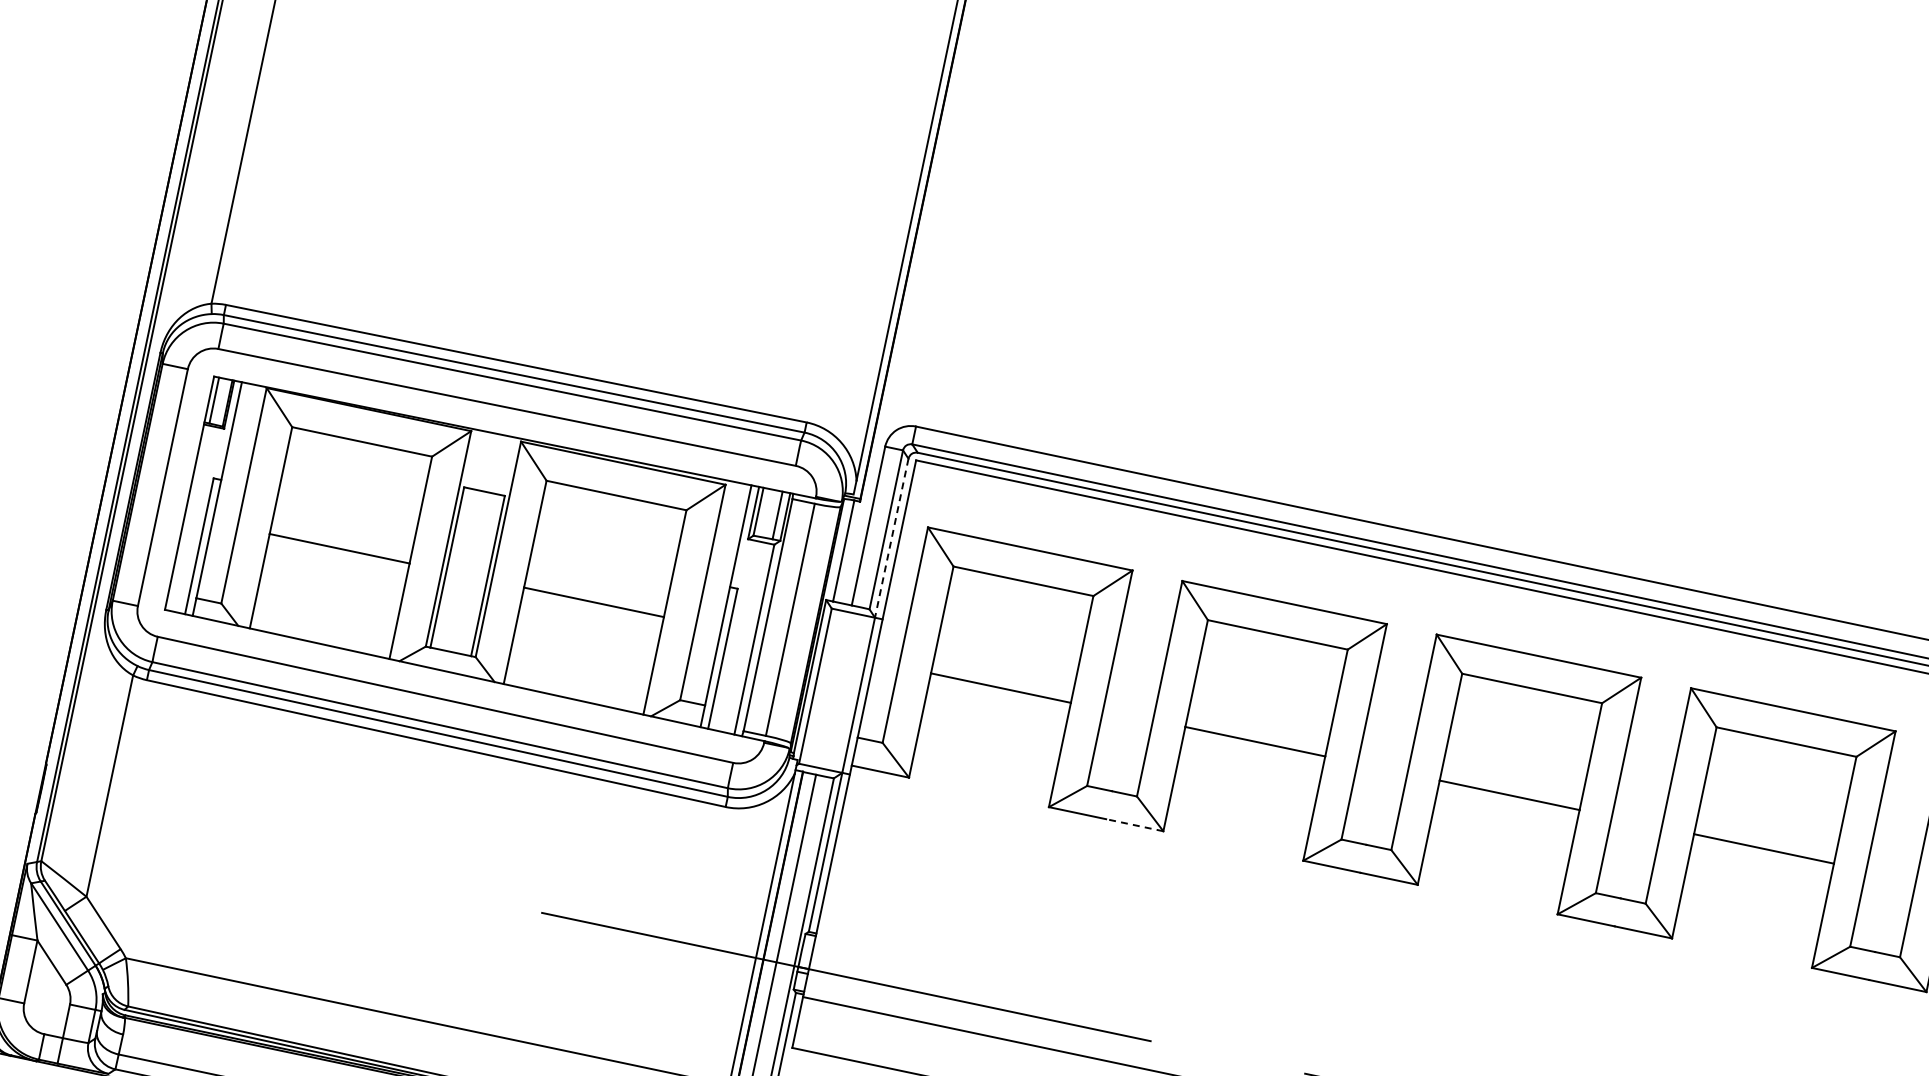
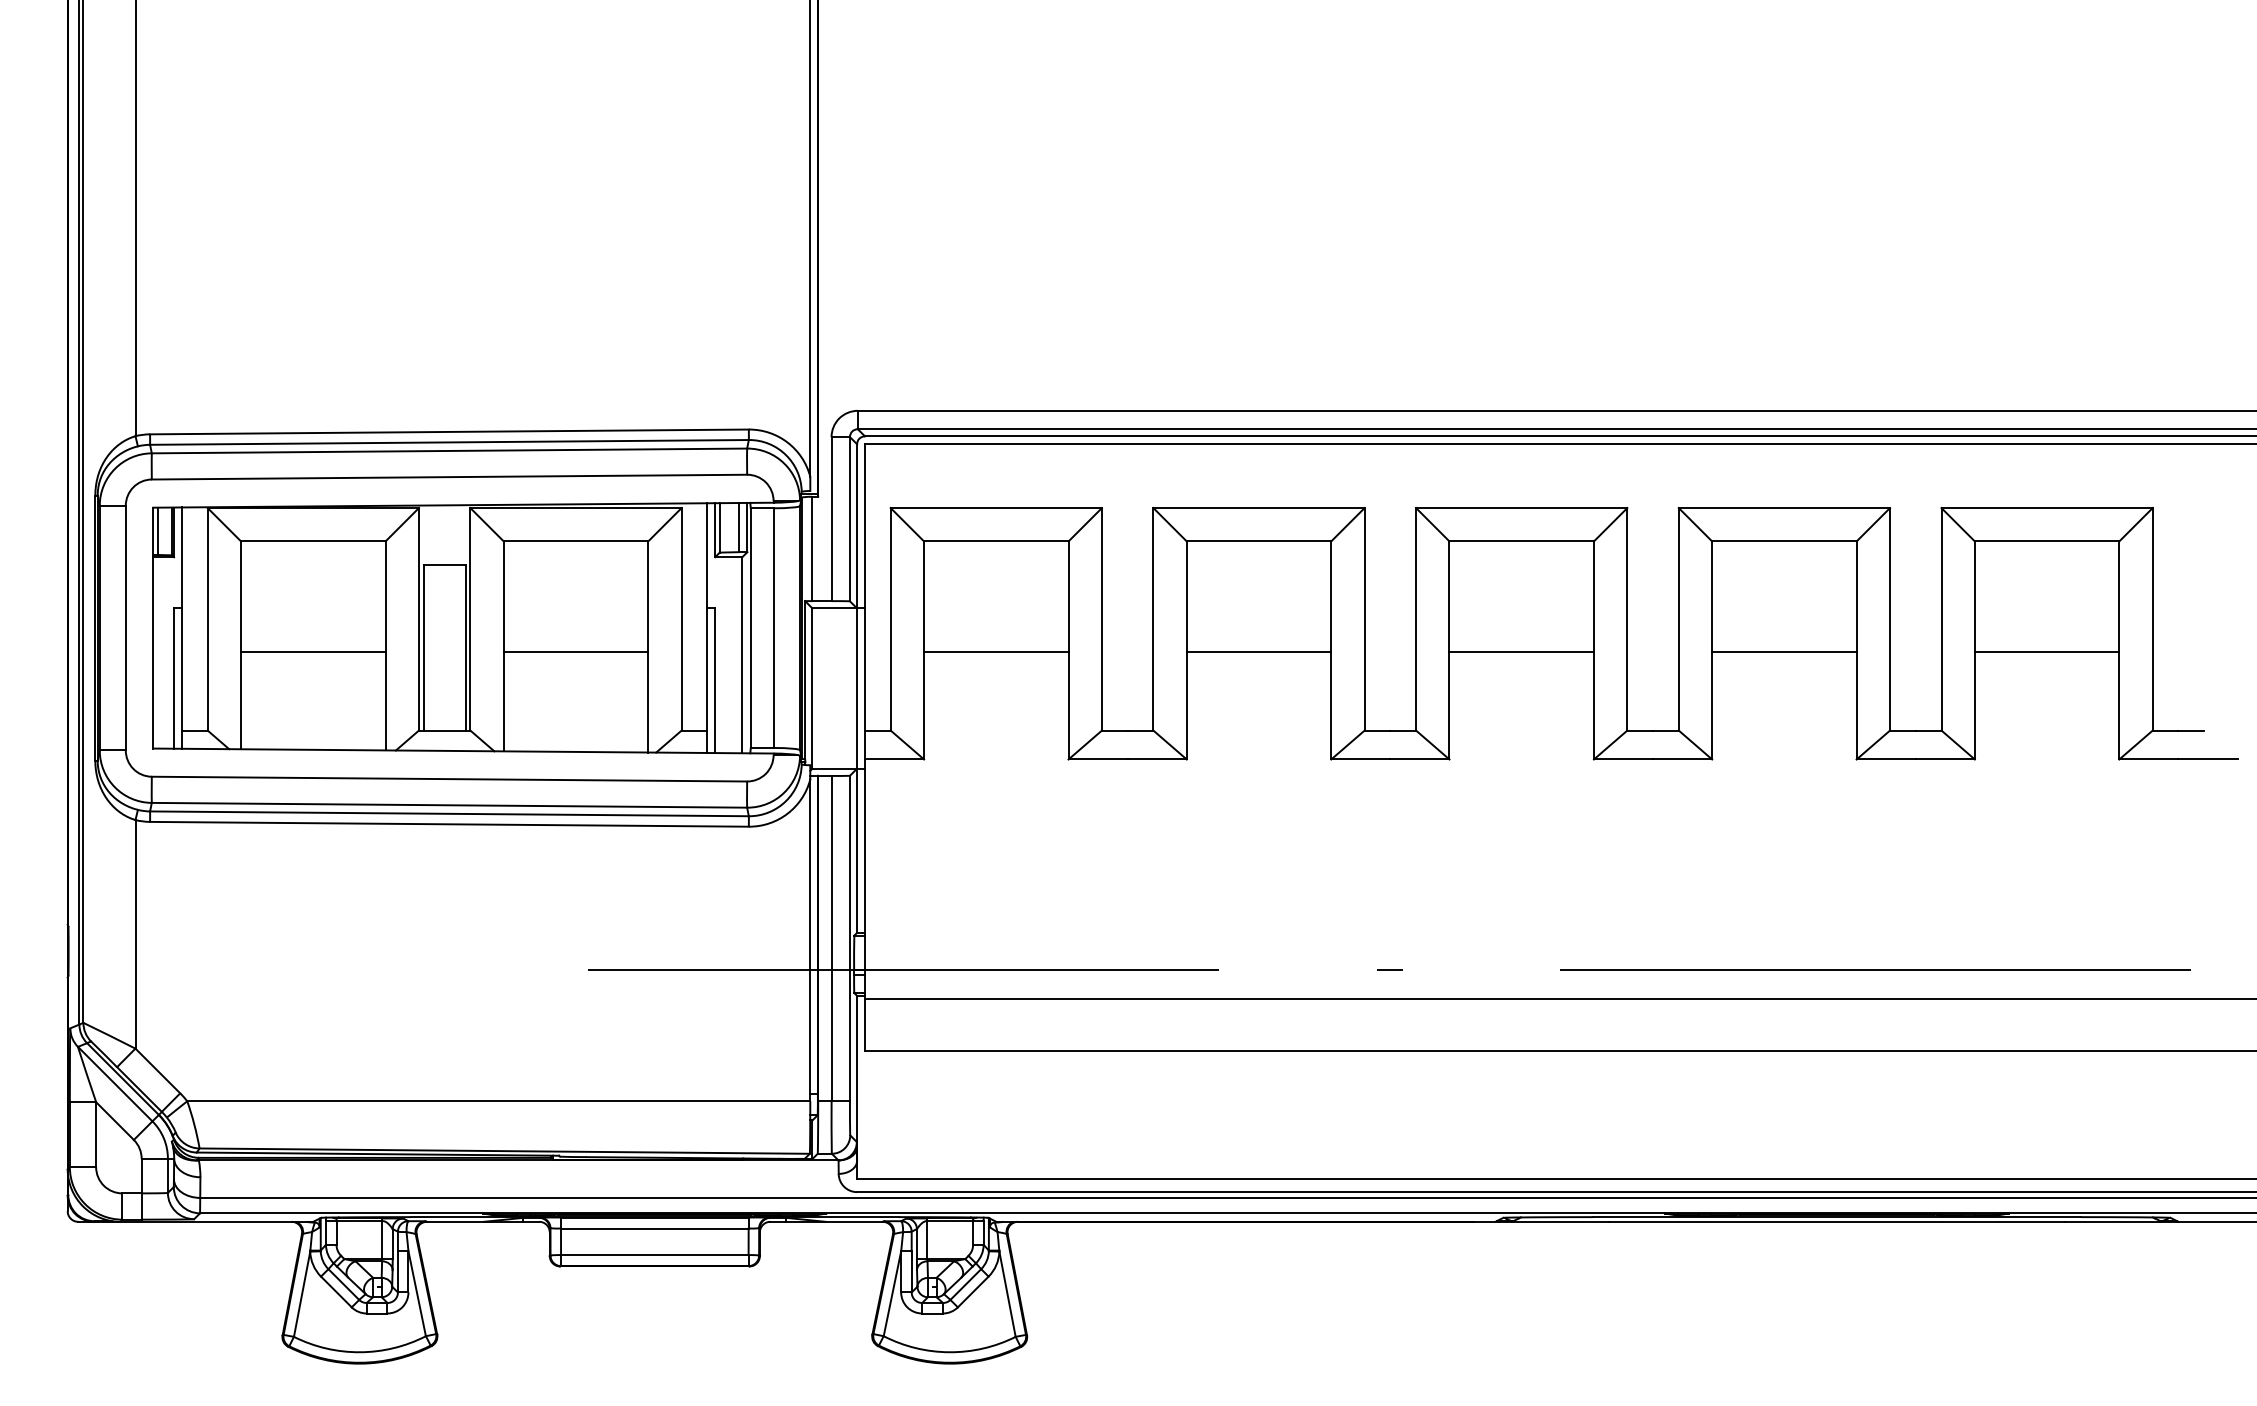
line: (892, 538) -> (857, 526), dashed -> solid
line: (1135, 825) -> (1157, 759), dashed -> solid

